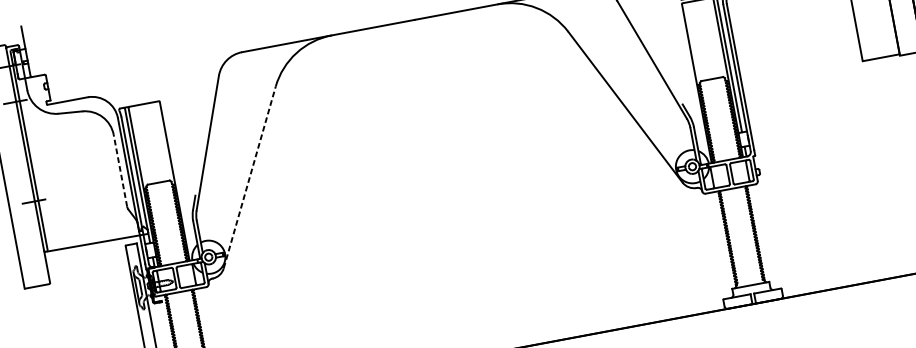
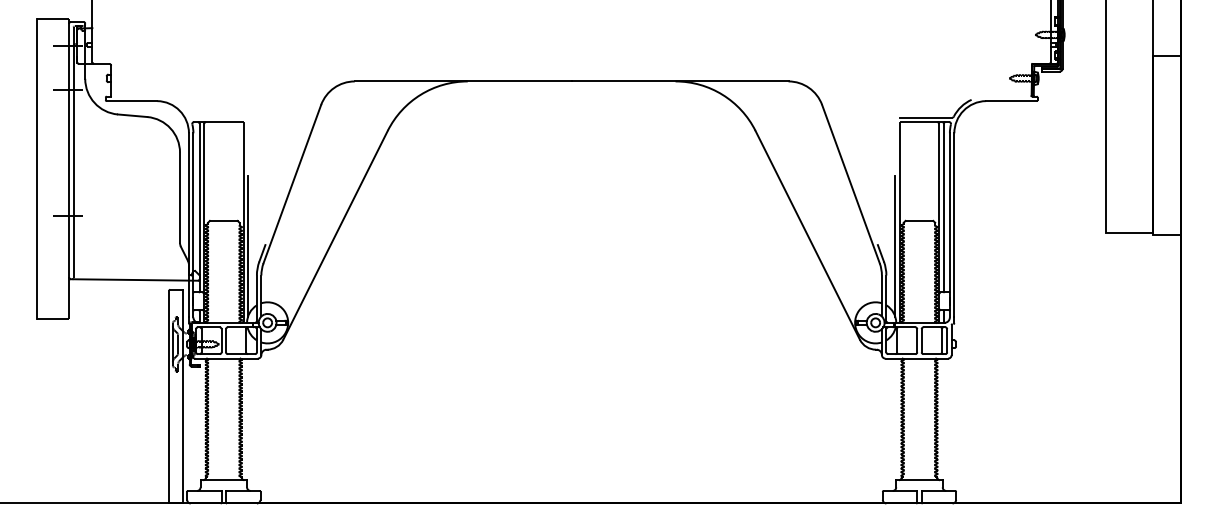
line: (696, 103) -> (895, 246), added
line: (120, 170) -> (180, 197), dashed -> solid
line: (249, 177) -> (335, 235), dashed -> solid
line: (181, 199) -> (247, 246), added

